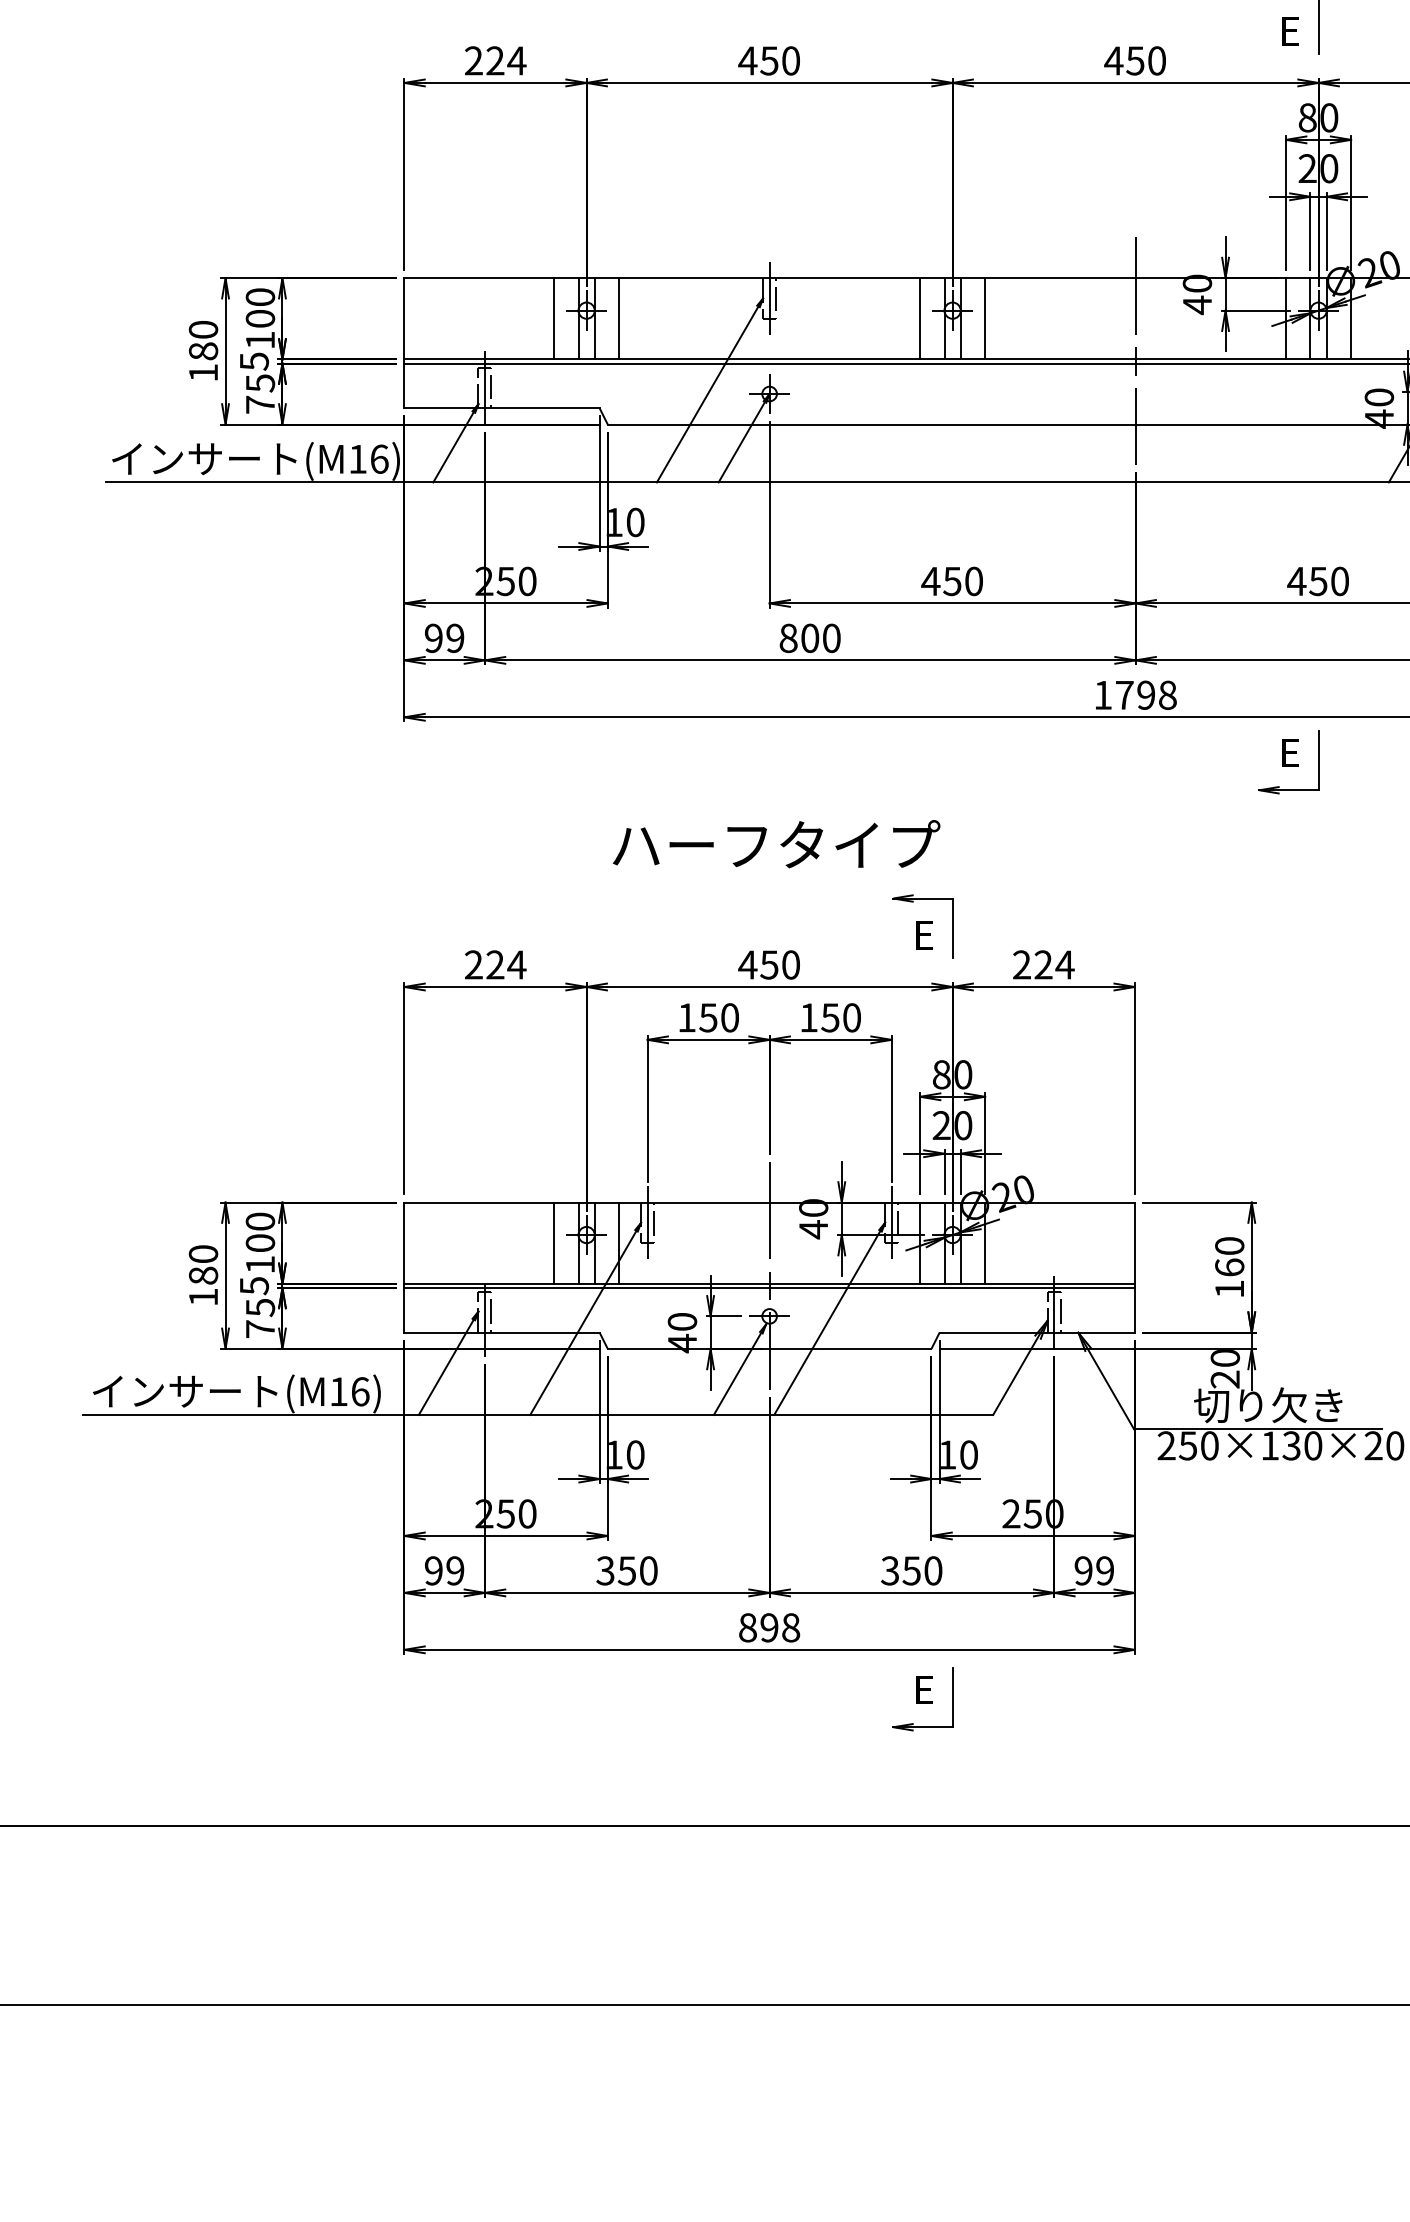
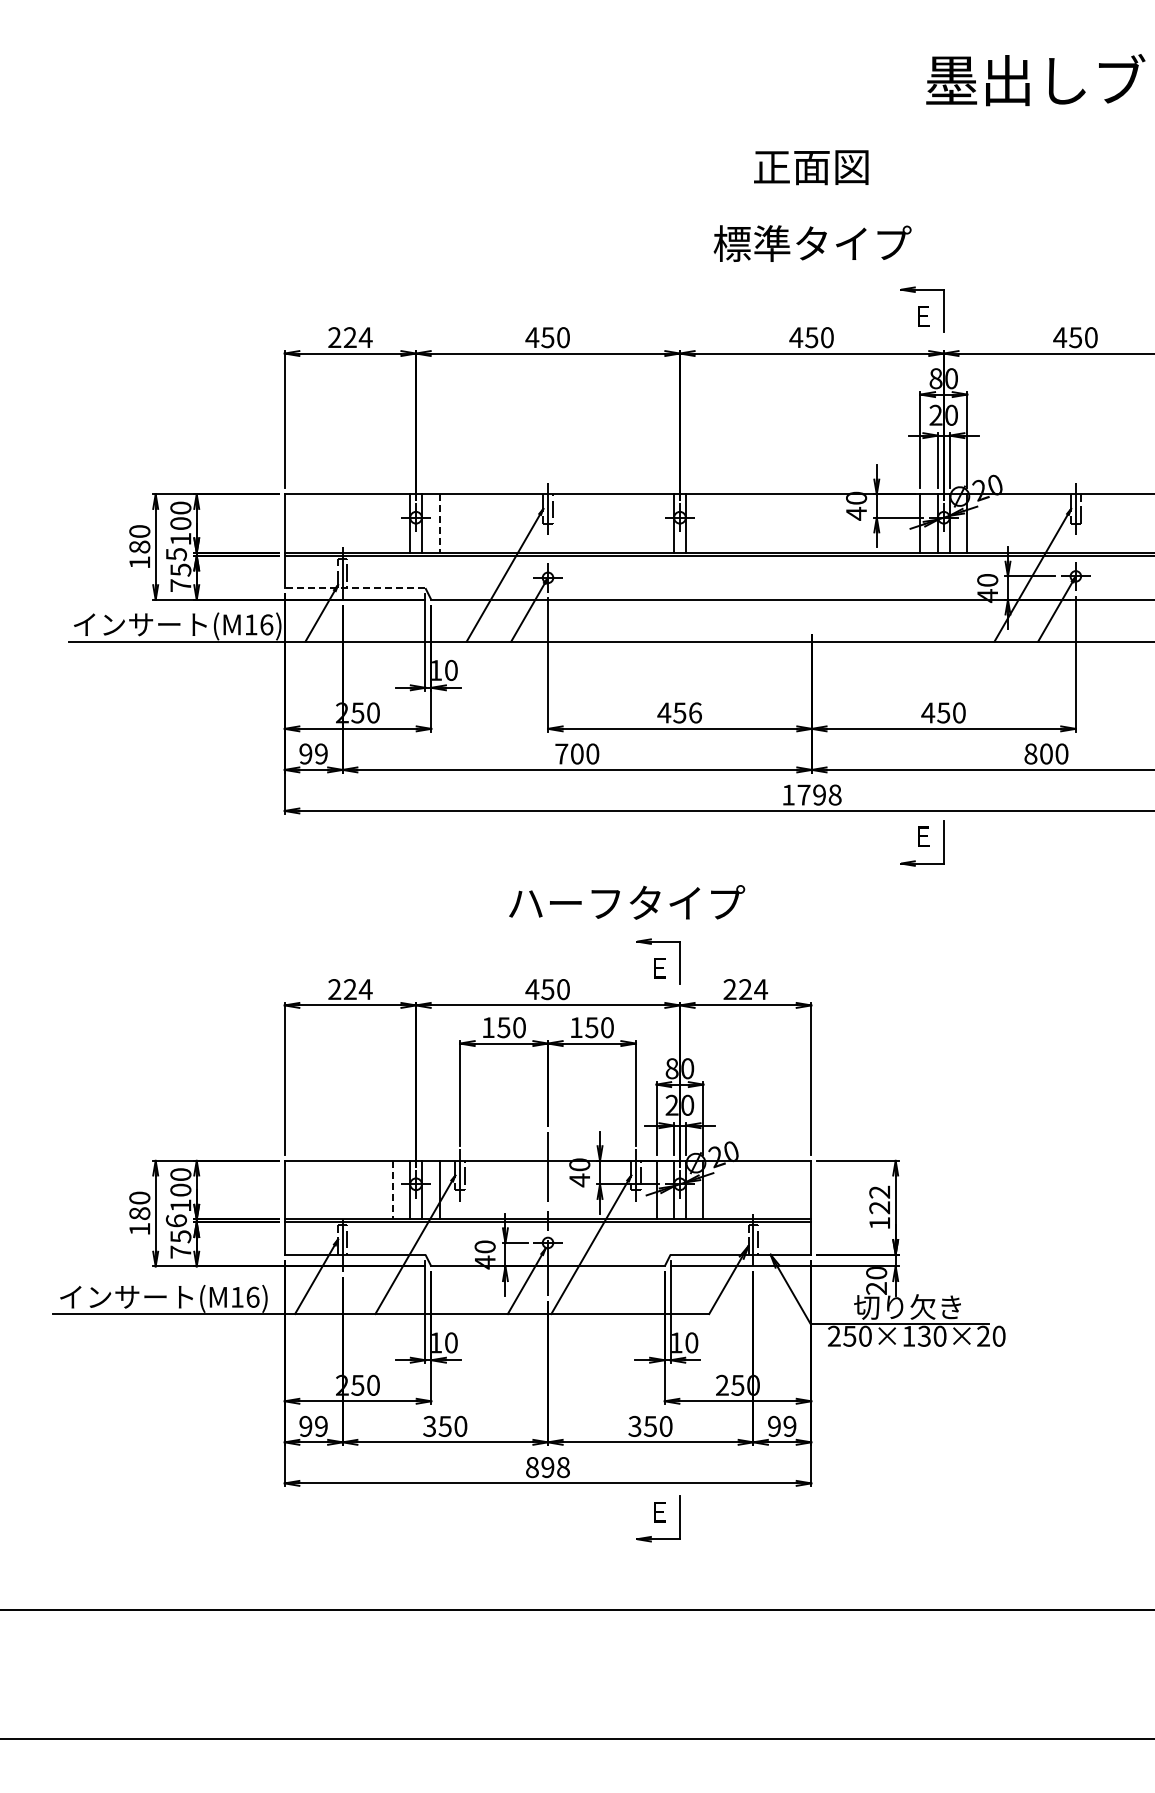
line: (553, 318) -> (392, 523), removed
line: (920, 318) -> (656, 523), removed
line: (985, 318) -> (703, 523), removed
line: (619, 320) -> (439, 524), solid -> dashed
line: (1135, 350) -> (811, 546), removed
line: (501, 408) -> (354, 588), solid -> dashed
text: (974, 580) -> (695, 712), 450 -> 456
text: (788, 637) -> (561, 753), 800 -> 700
text: (777, 844) -> (627, 902), moved
line: (553, 1243) -> (392, 1190), solid -> dashed
text: (1229, 1256) -> (879, 1199), 160 -> 122
text: (253, 1285) -> (175, 1220), 5 -> 6

